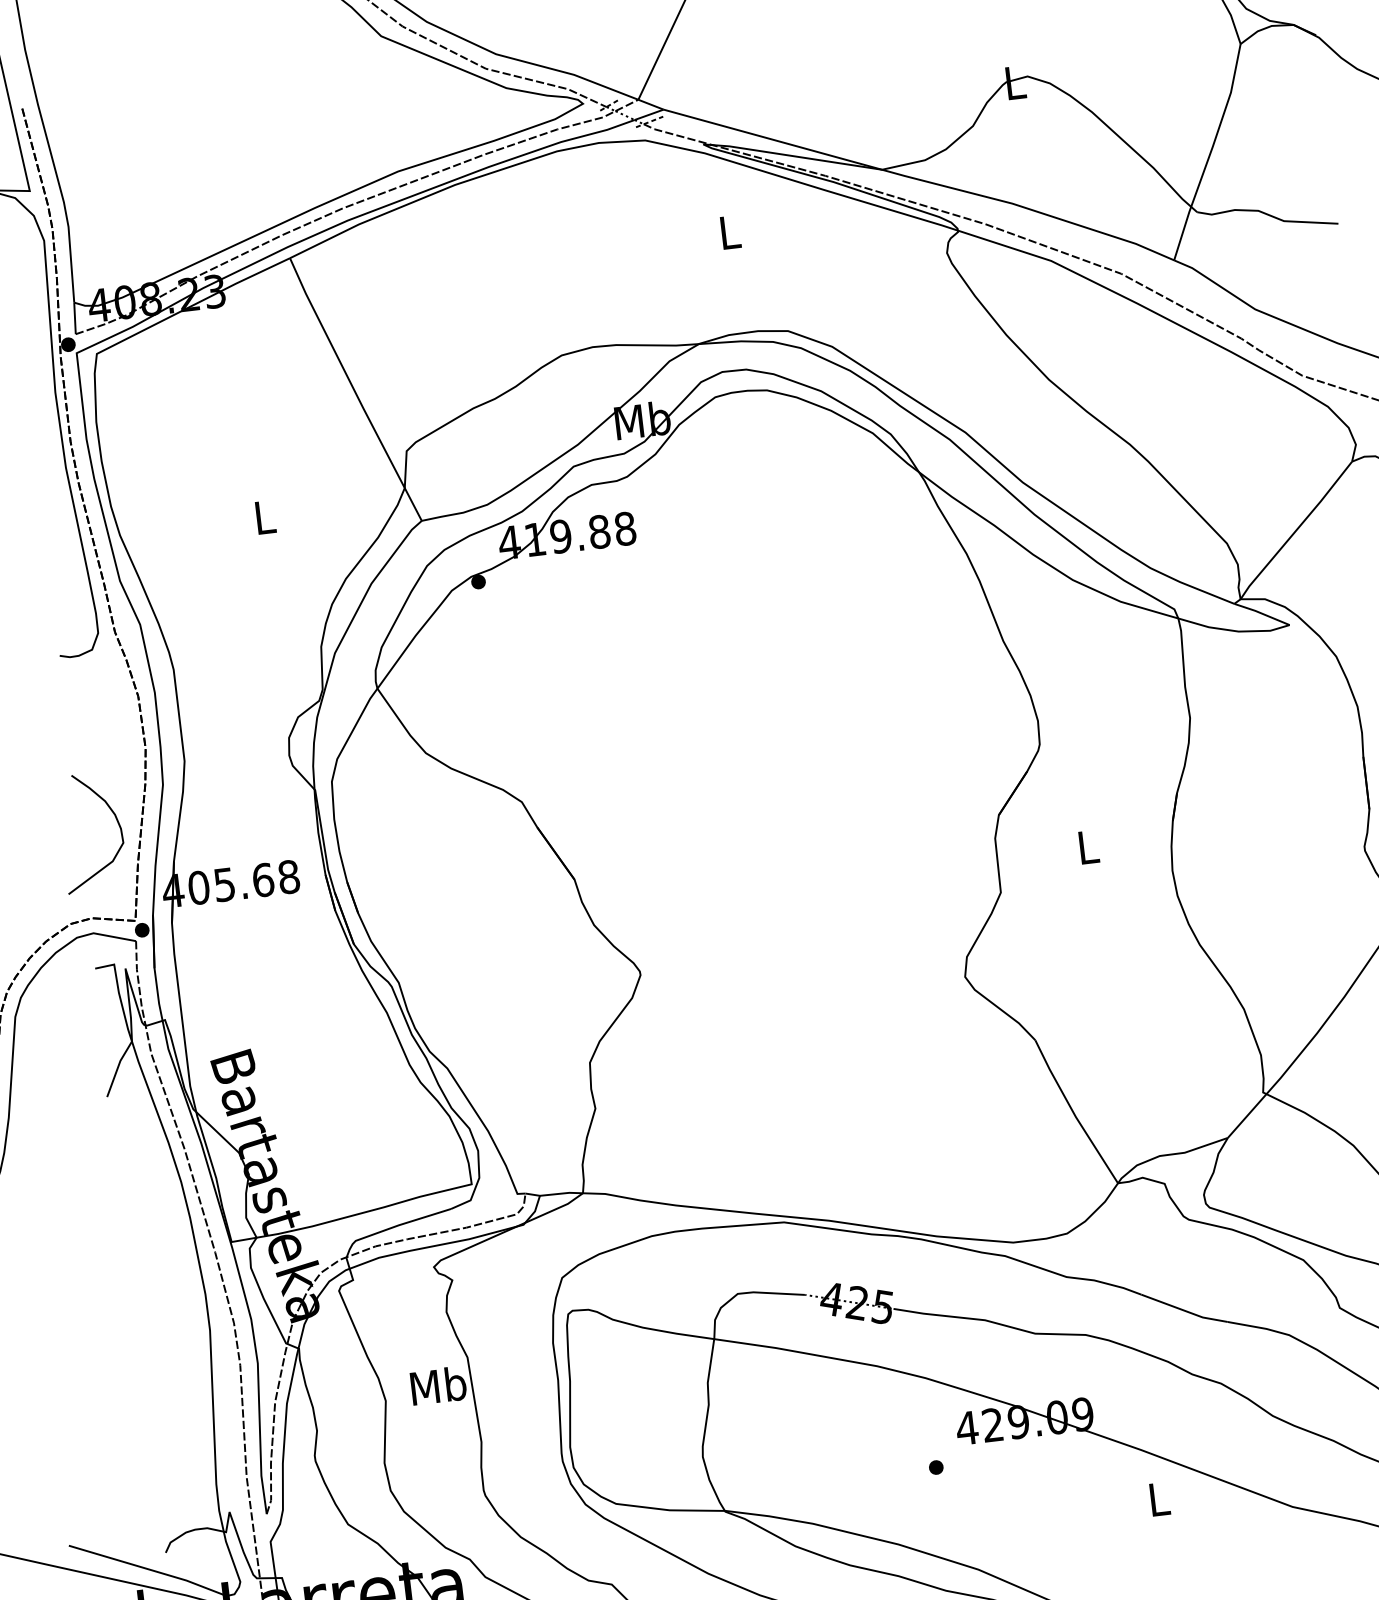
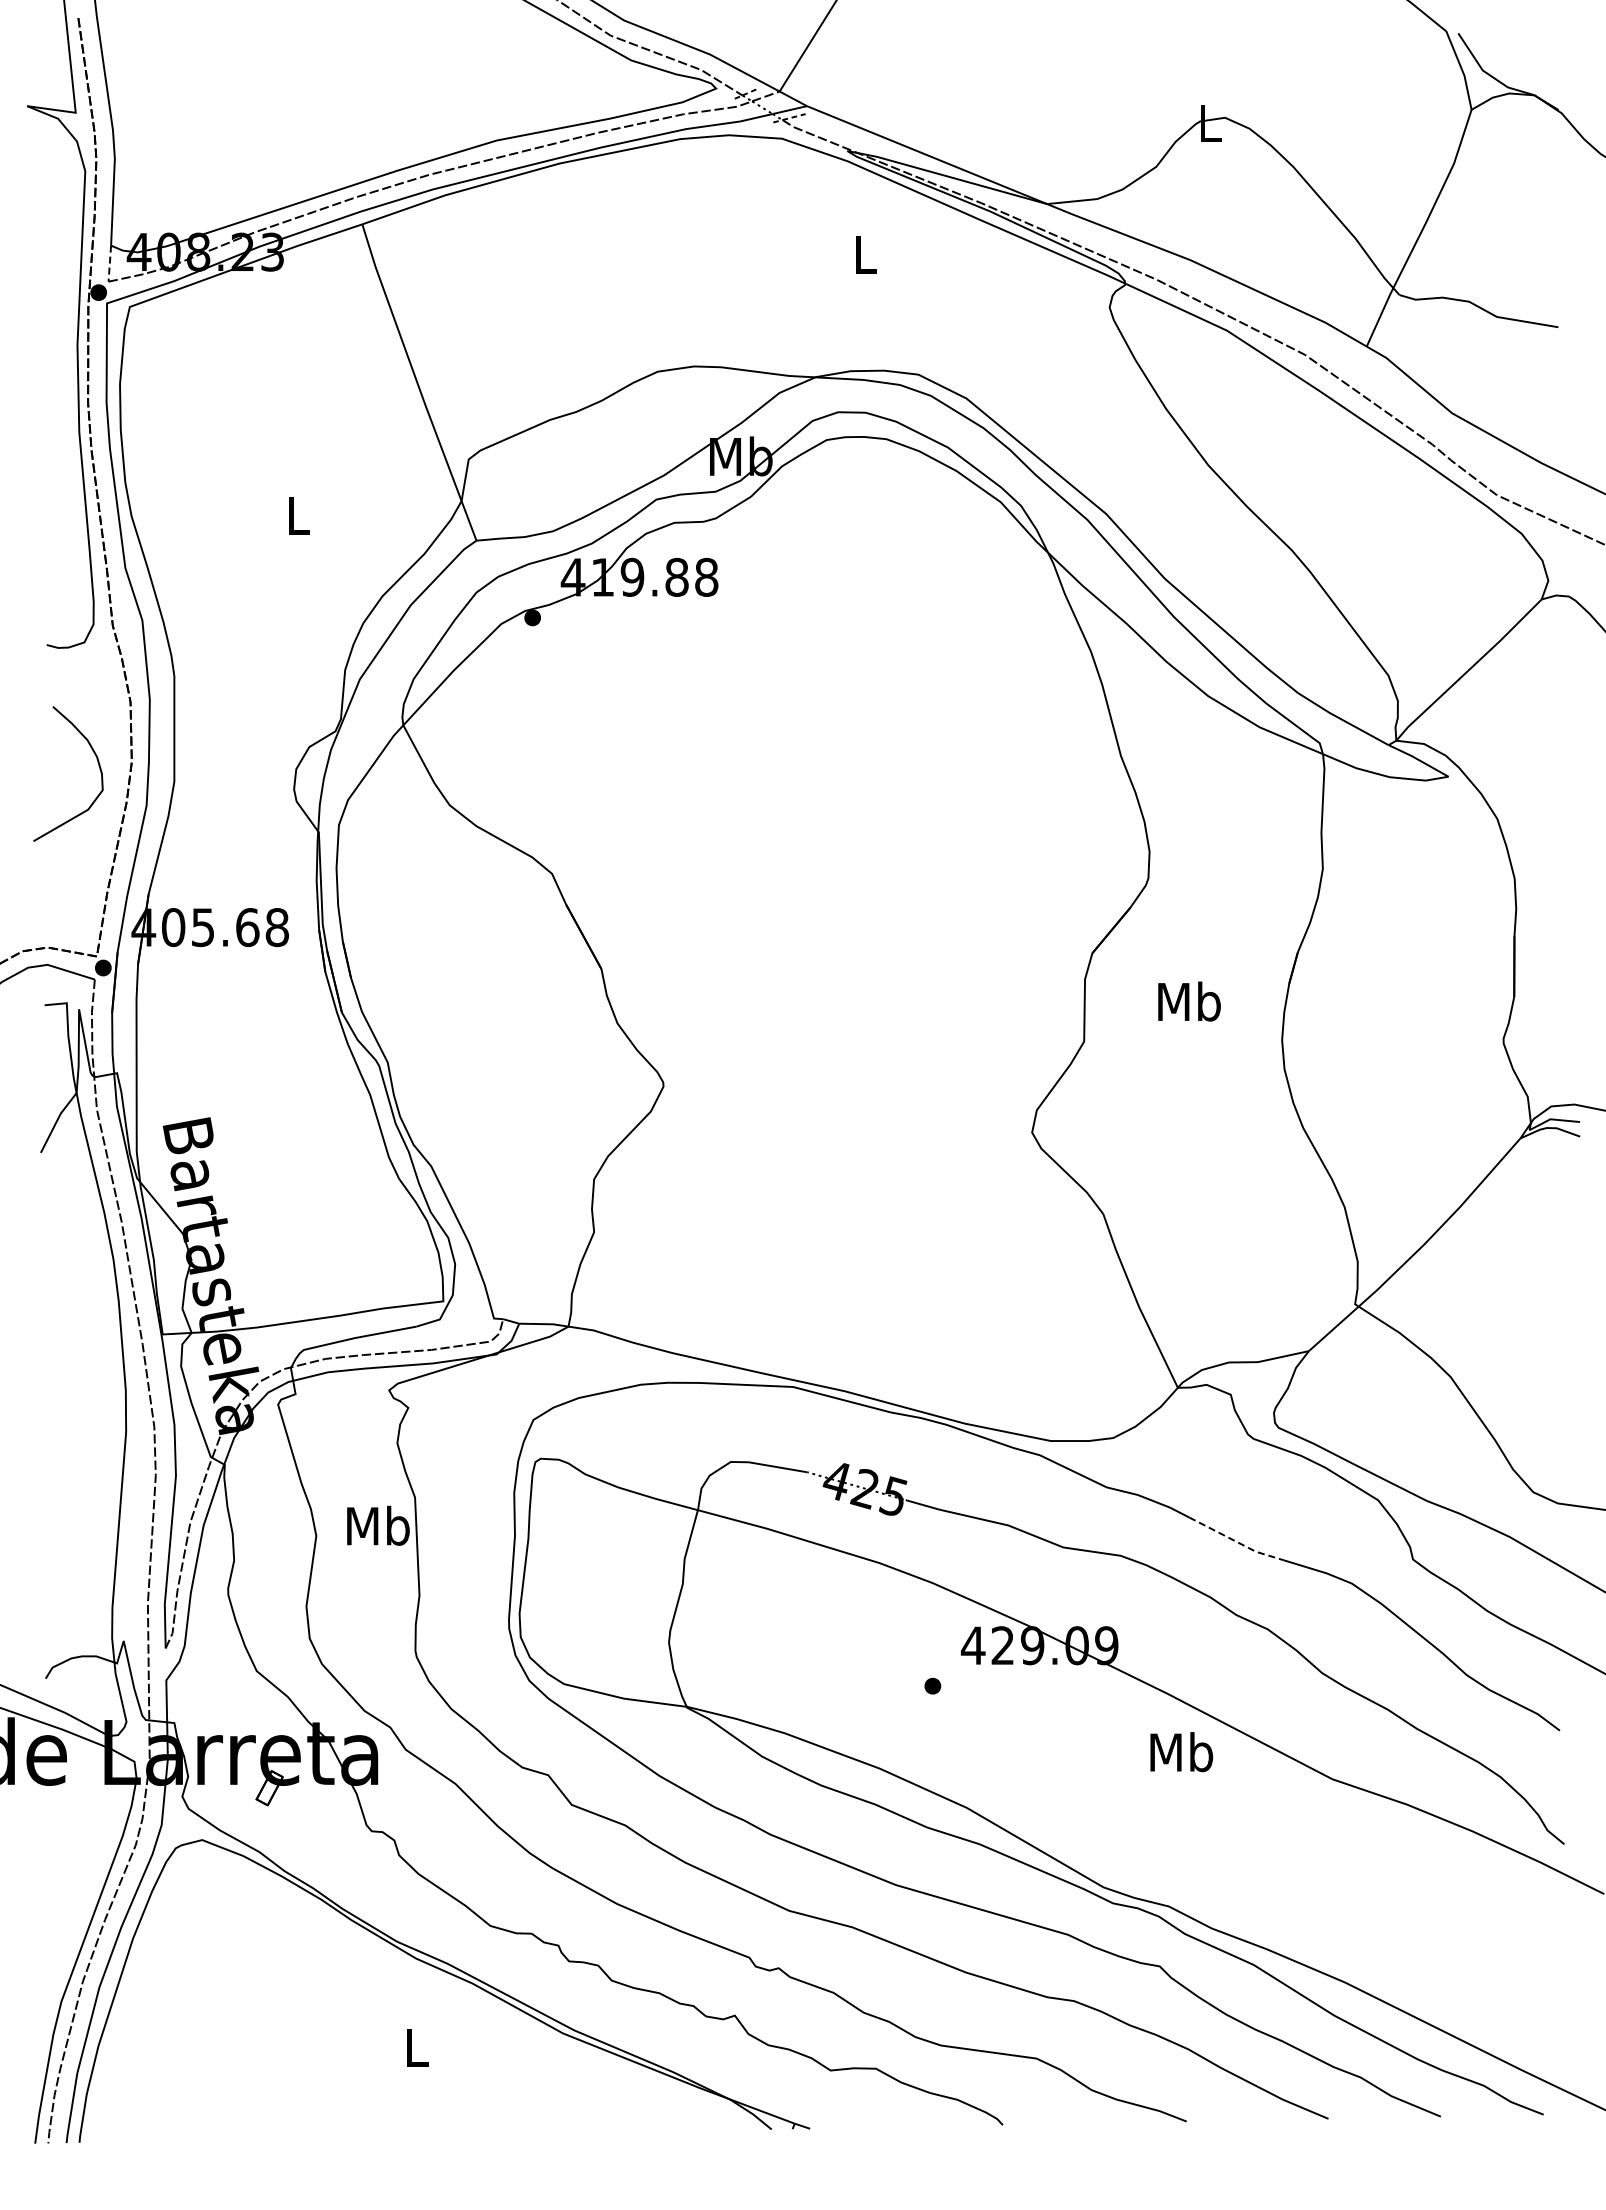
line: (74, 319) -> (109, 264), solid -> dashed
curve: (117, 822) -> (98, 766), moved
text: (1088, 846) -> (1189, 1001), L -> Mb
line: (1183, 1310) -> (1235, 1541), solid -> dashed
text: (1158, 1499) -> (1181, 1752), L -> Mb

